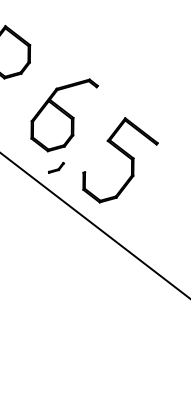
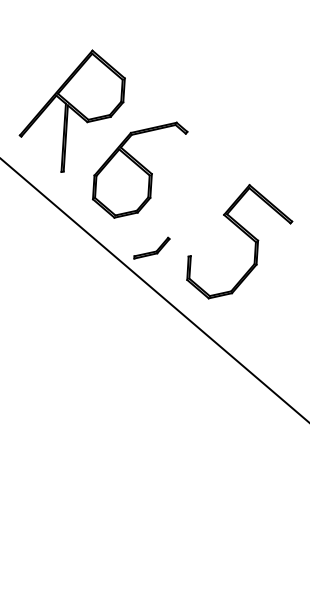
part: (65, 115) -> (140, 169), moved
part: (56, 167) -> (151, 247), size x1.67

